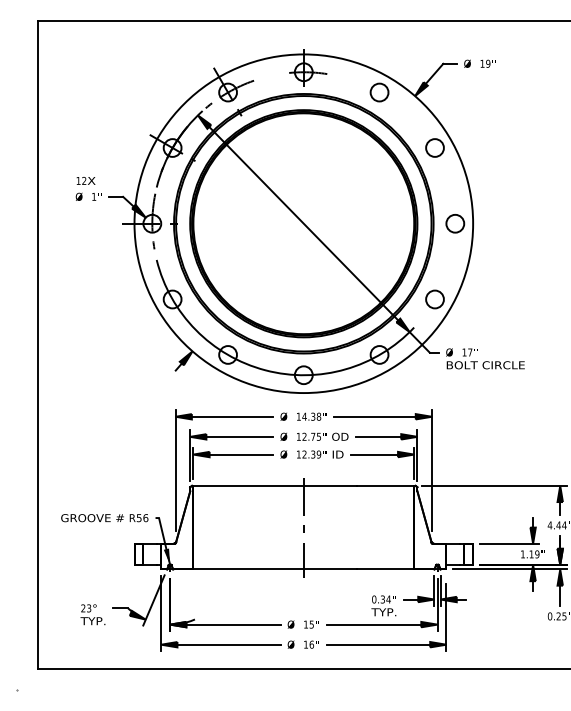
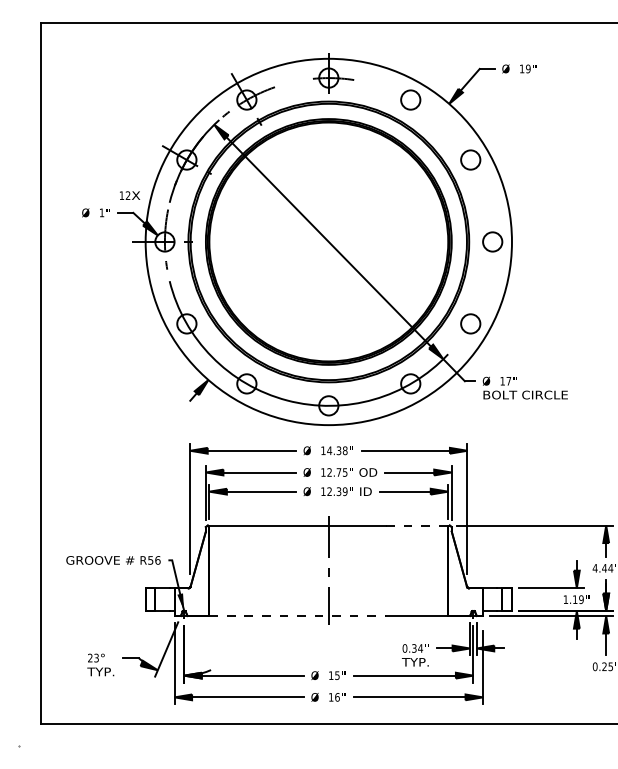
text: (85, 180) -> (129, 195), moved
line: (385, 485) -> (417, 525), solid -> dashed
line: (275, 569) -> (298, 616), solid -> dashed

